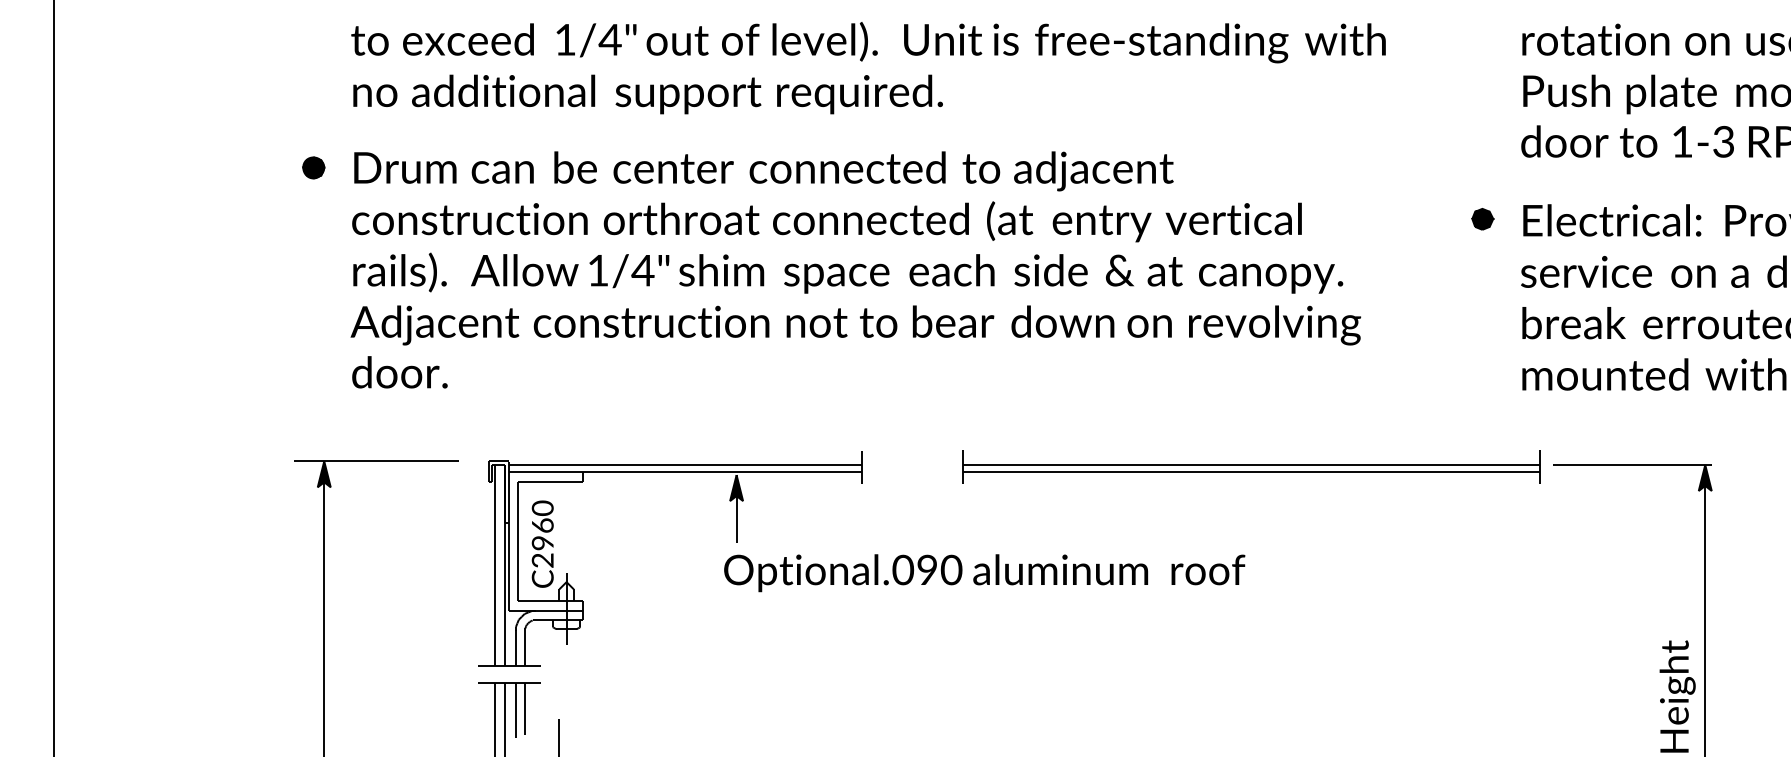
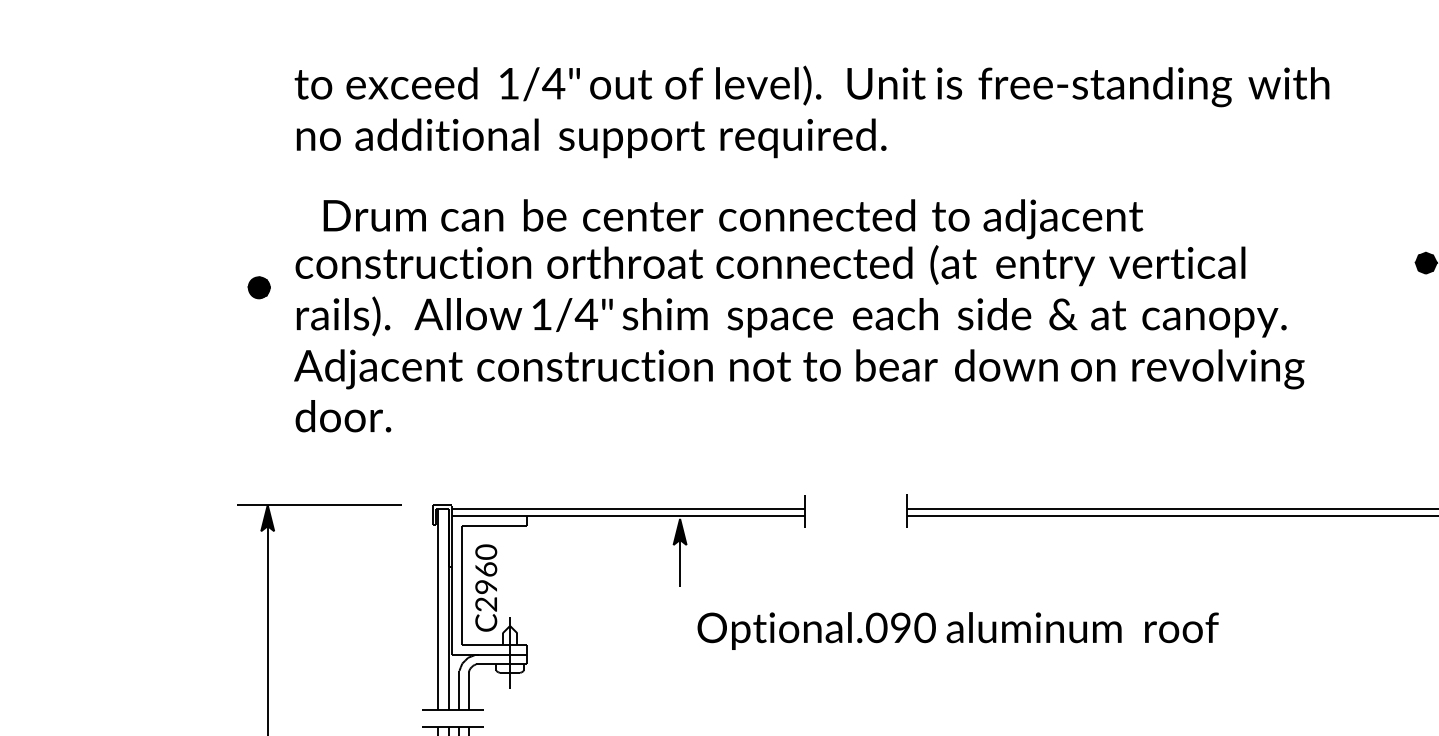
part: (313, 167) -> (258, 287), moved
text: (763, 171) -> (732, 219), moved
text: (984, 573) -> (957, 631), moved

